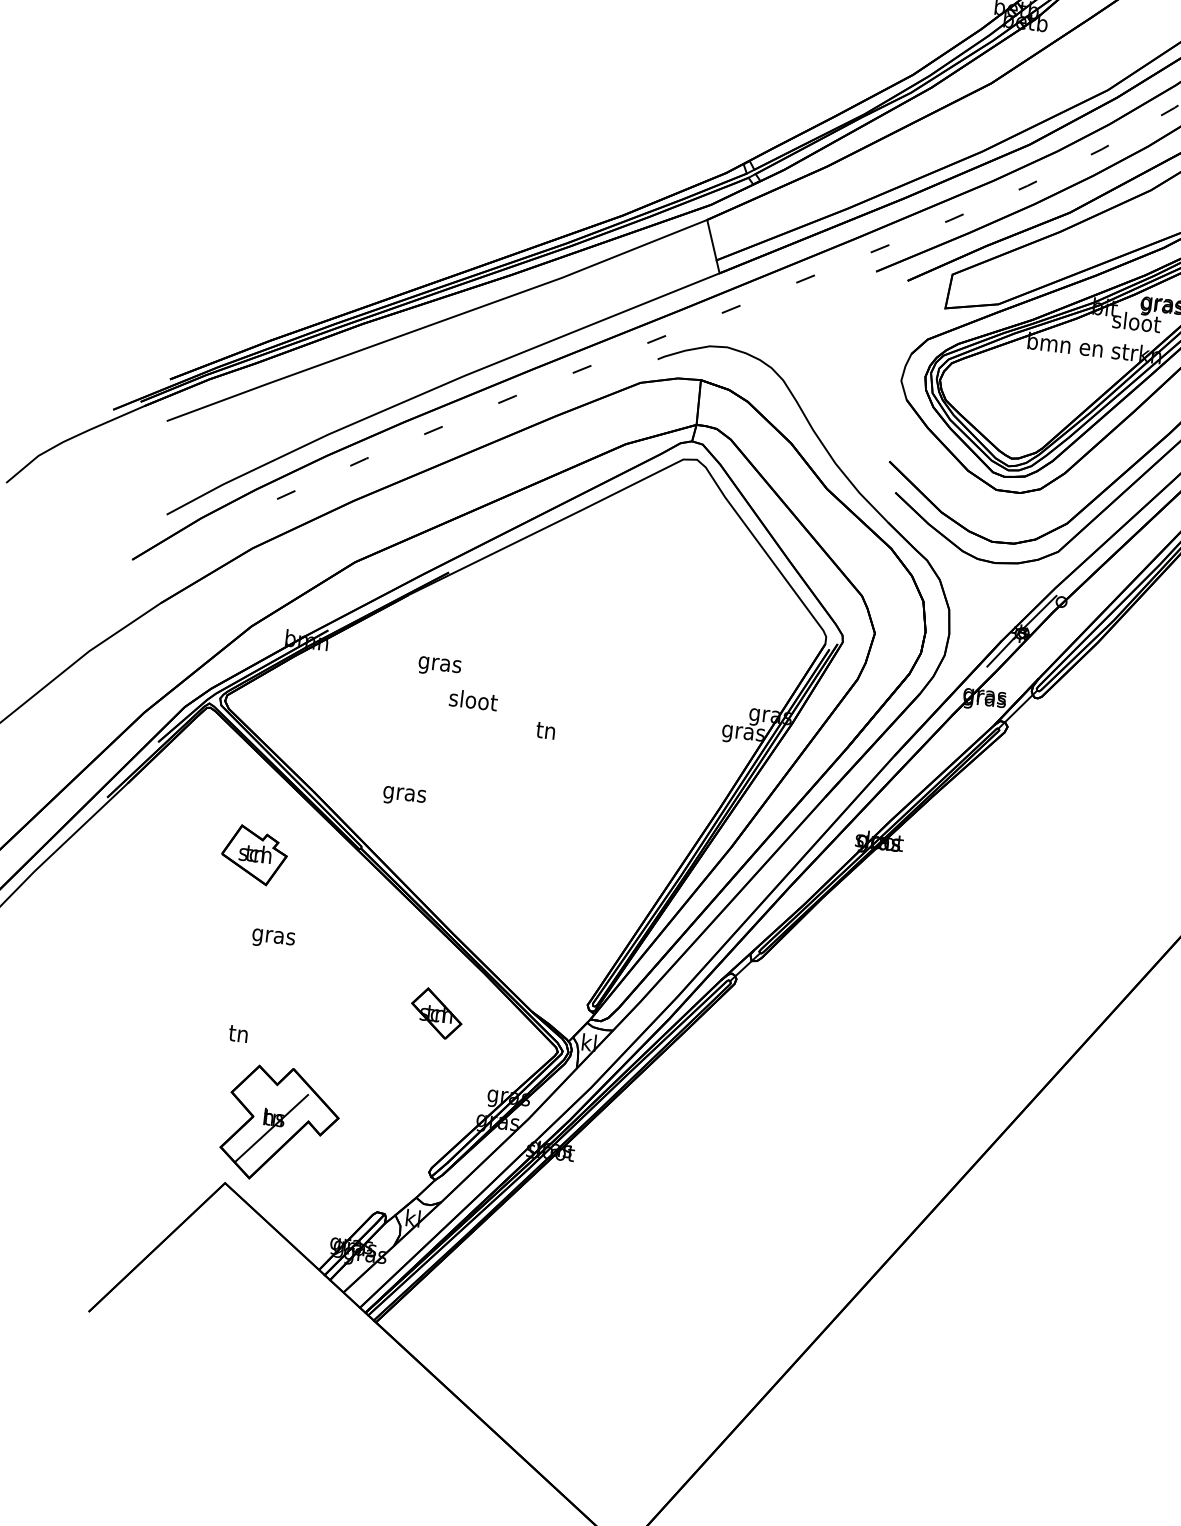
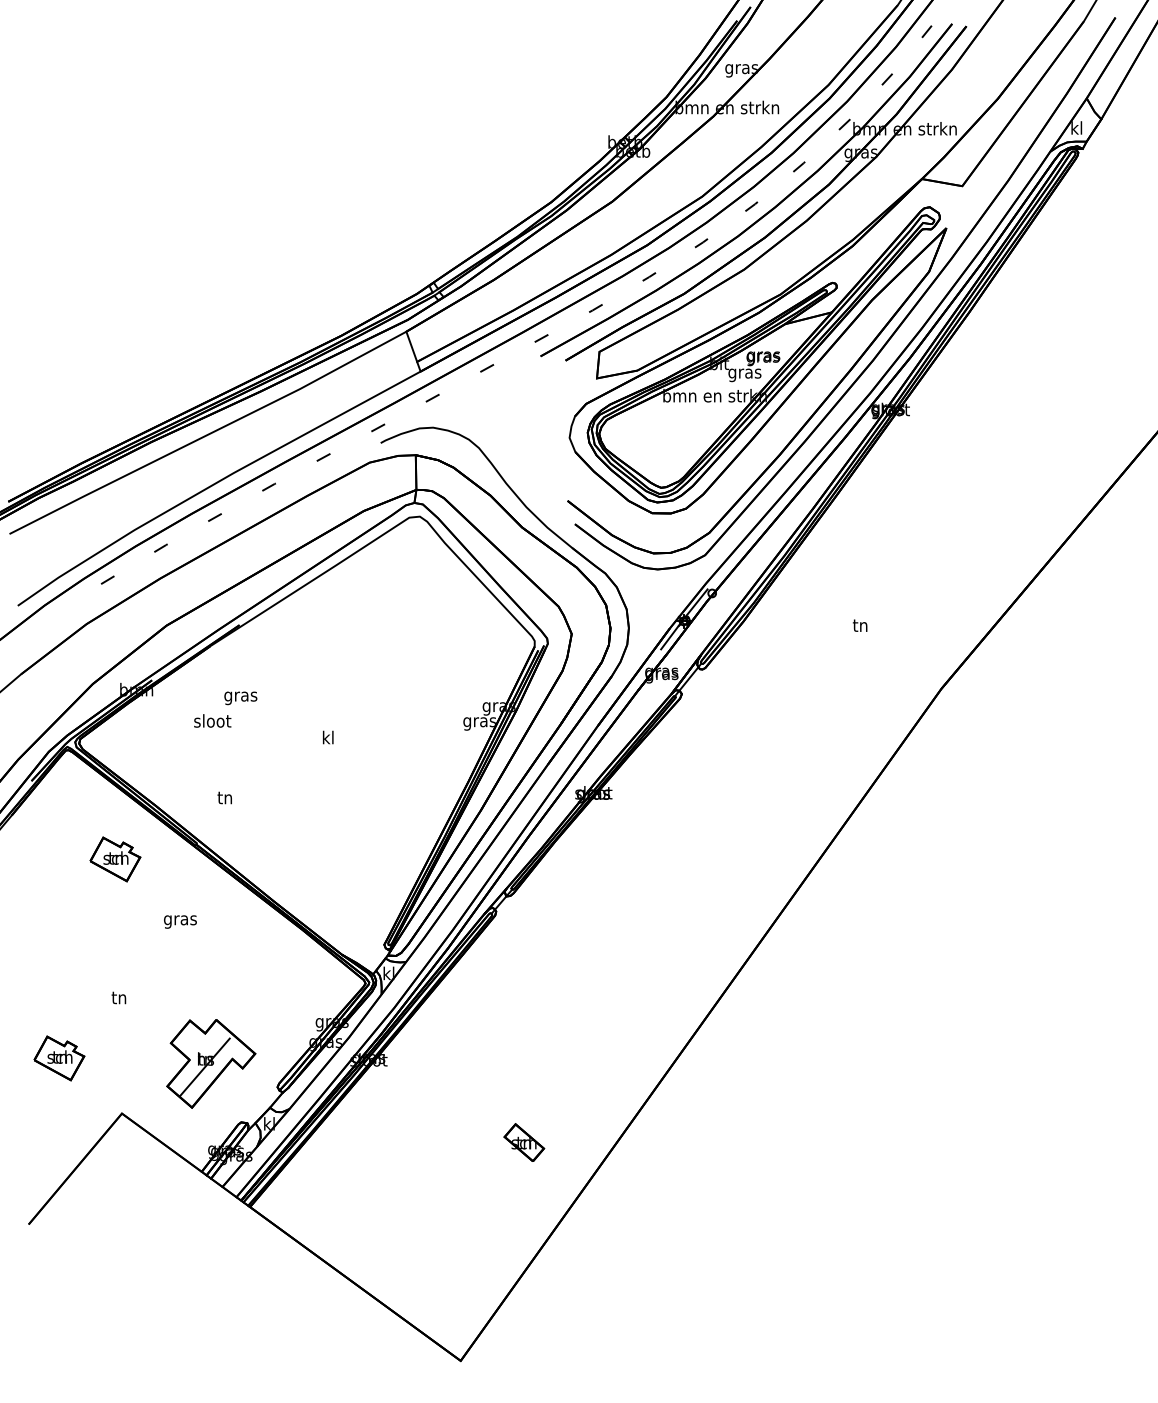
text: (1135, 323) -> (744, 373), sloot -> gras
text: (473, 699) -> (212, 720), moved
text: (545, 730) -> (327, 737), tn -> kl
text: (403, 794) -> (224, 799), gras -> tn
text: (273, 938) -> (180, 921), moved
part: (437, 1013) -> (524, 1142), moved
part: (152, 1102) -> (59, 1058), added
part: (280, 1124) -> (211, 1063), moved

